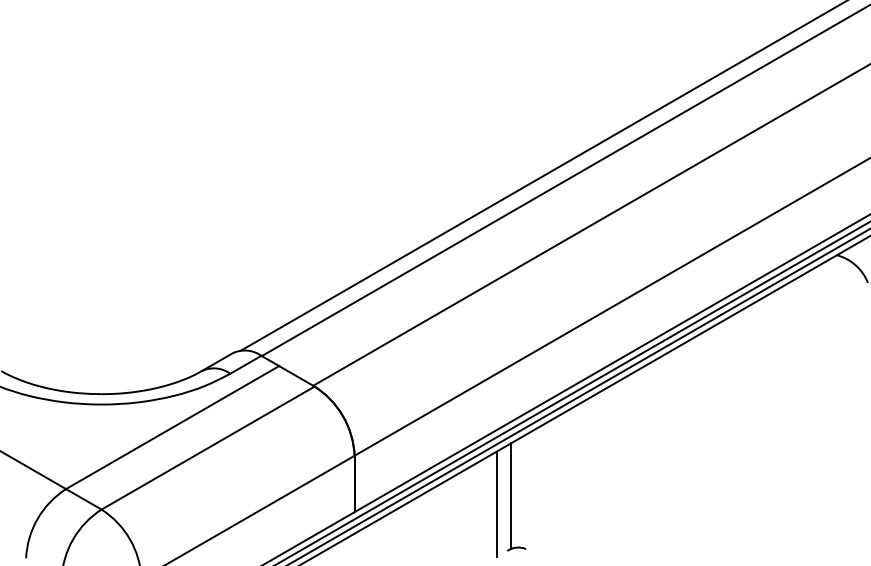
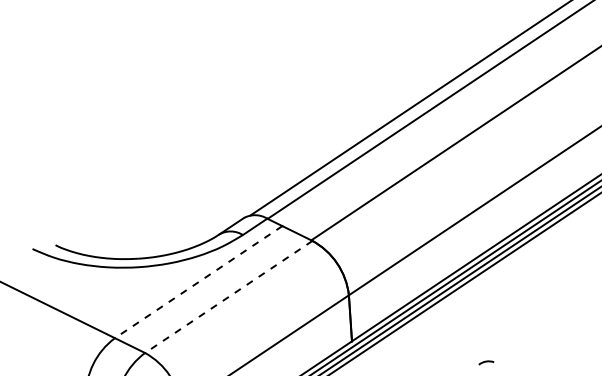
line: (172, 427) -> (198, 282), solid -> dashed
line: (207, 448) -> (228, 297), solid -> dashed
line: (511, 496) -> (479, 320), removed
line: (496, 504) -> (467, 327), removed

